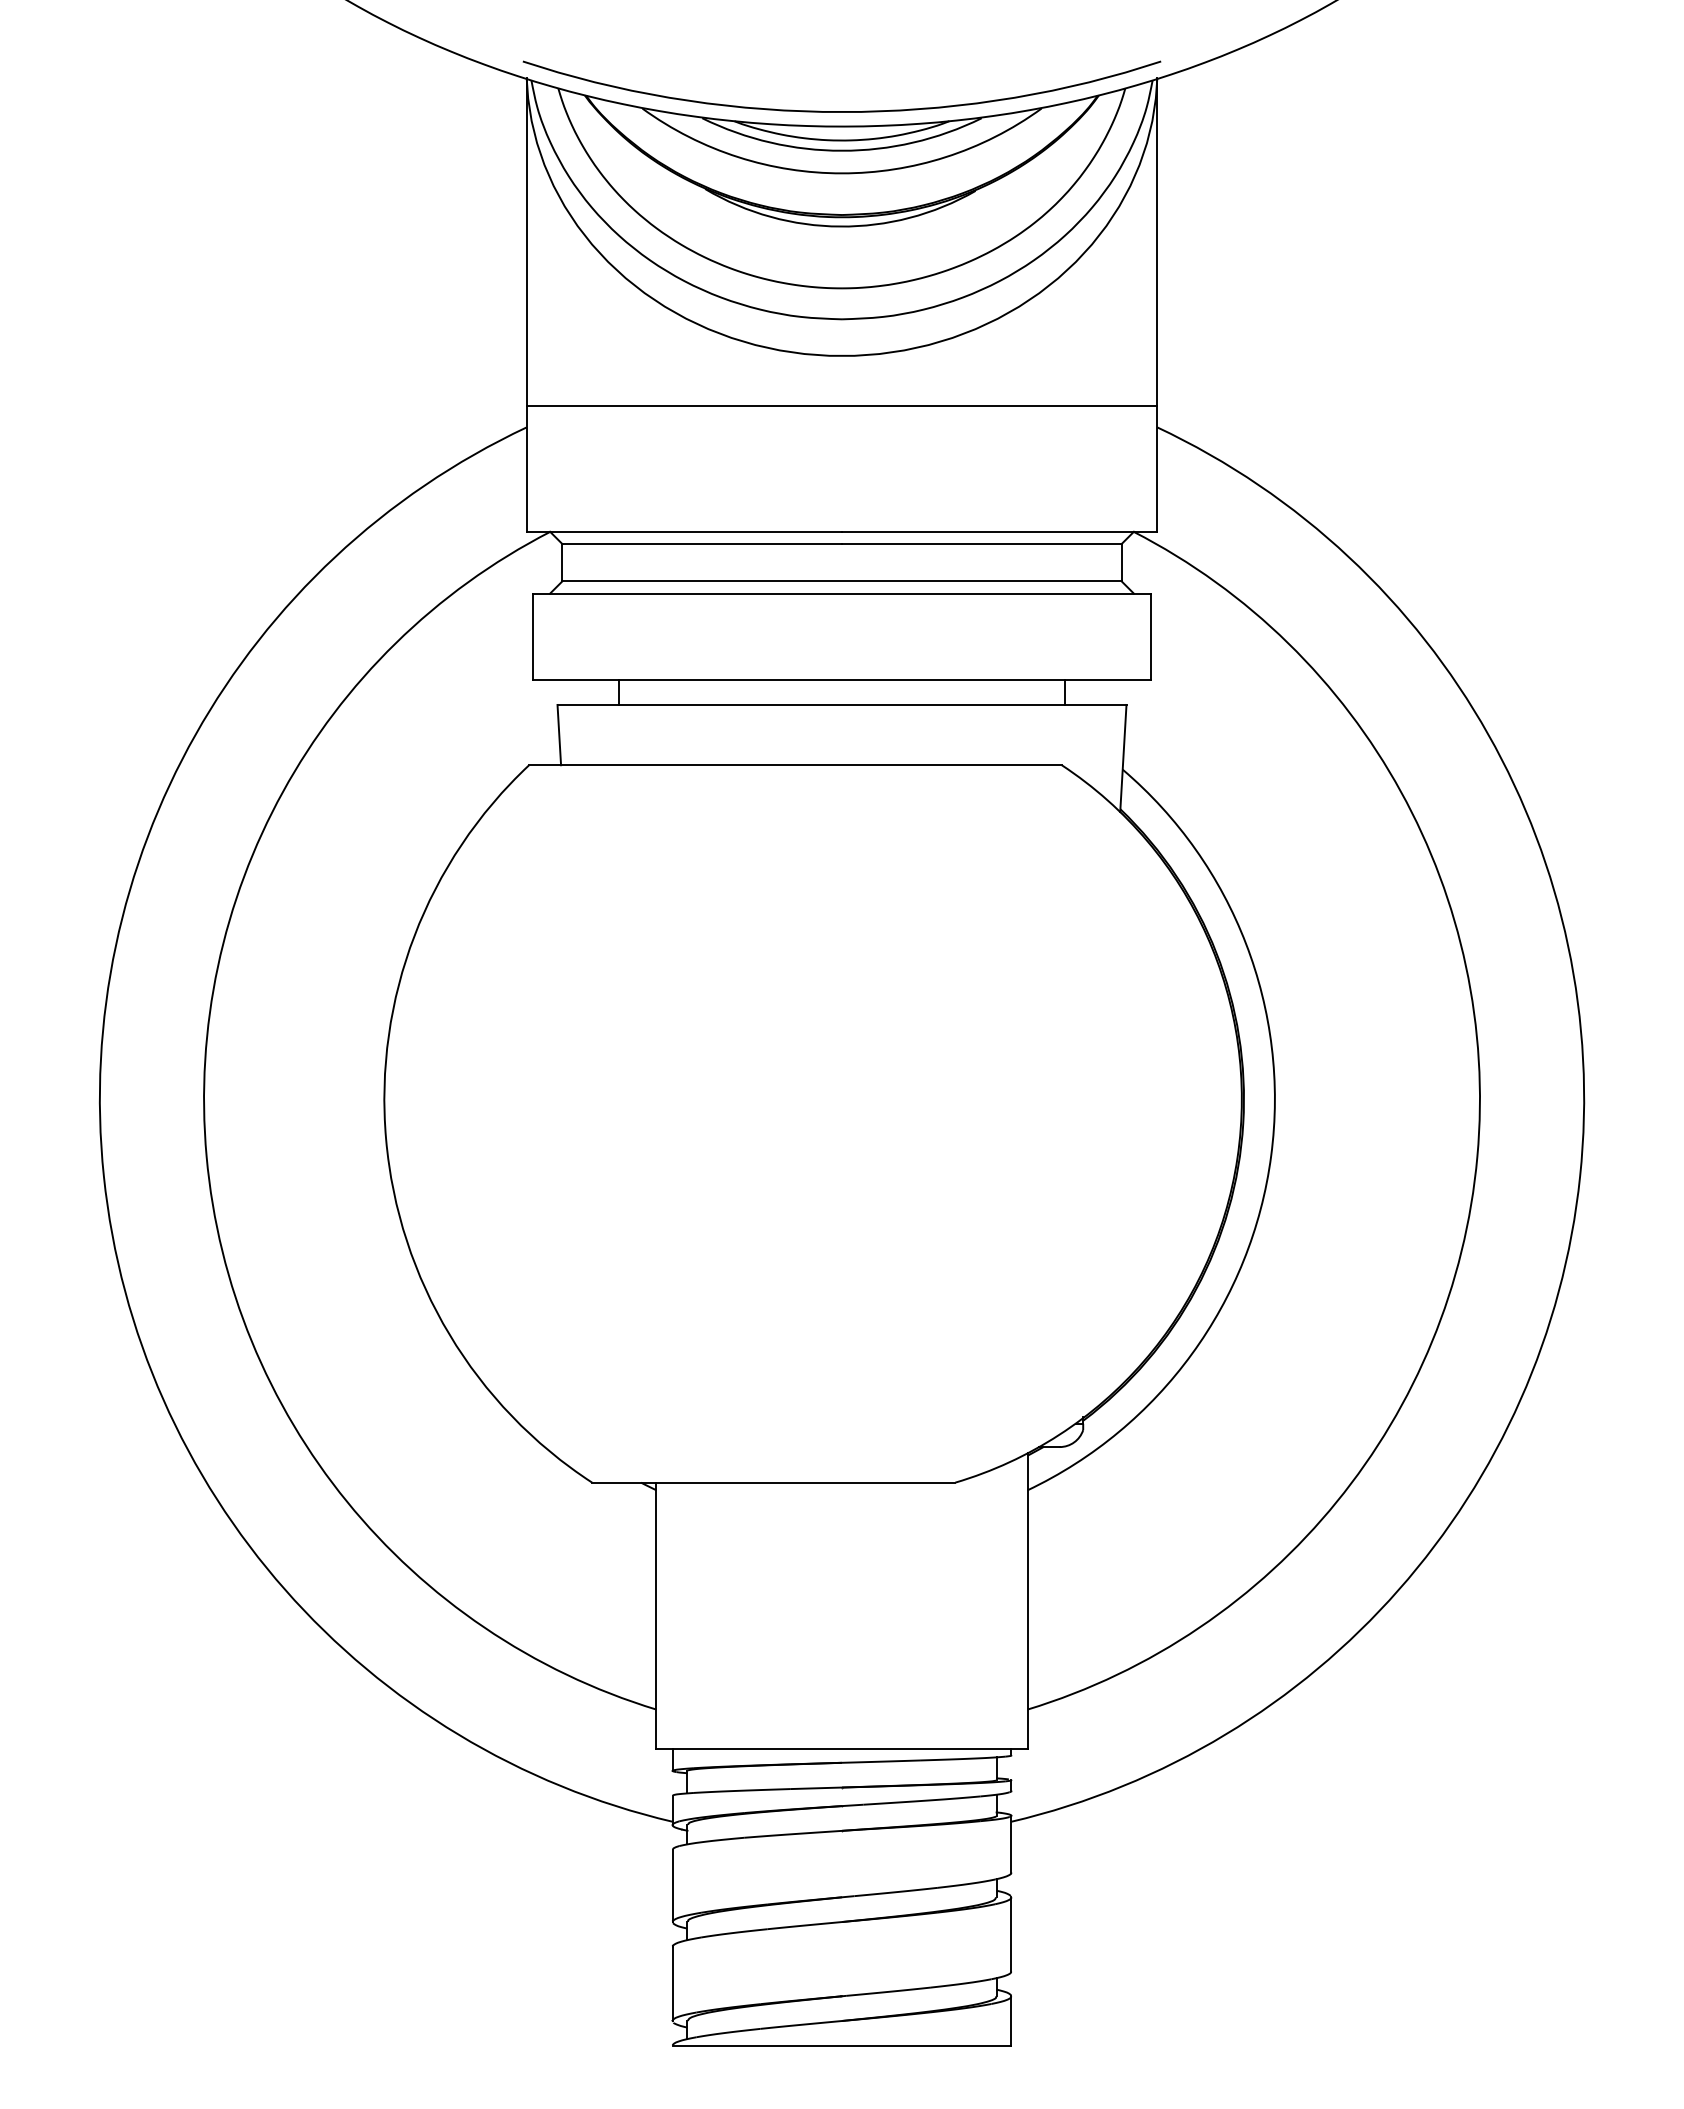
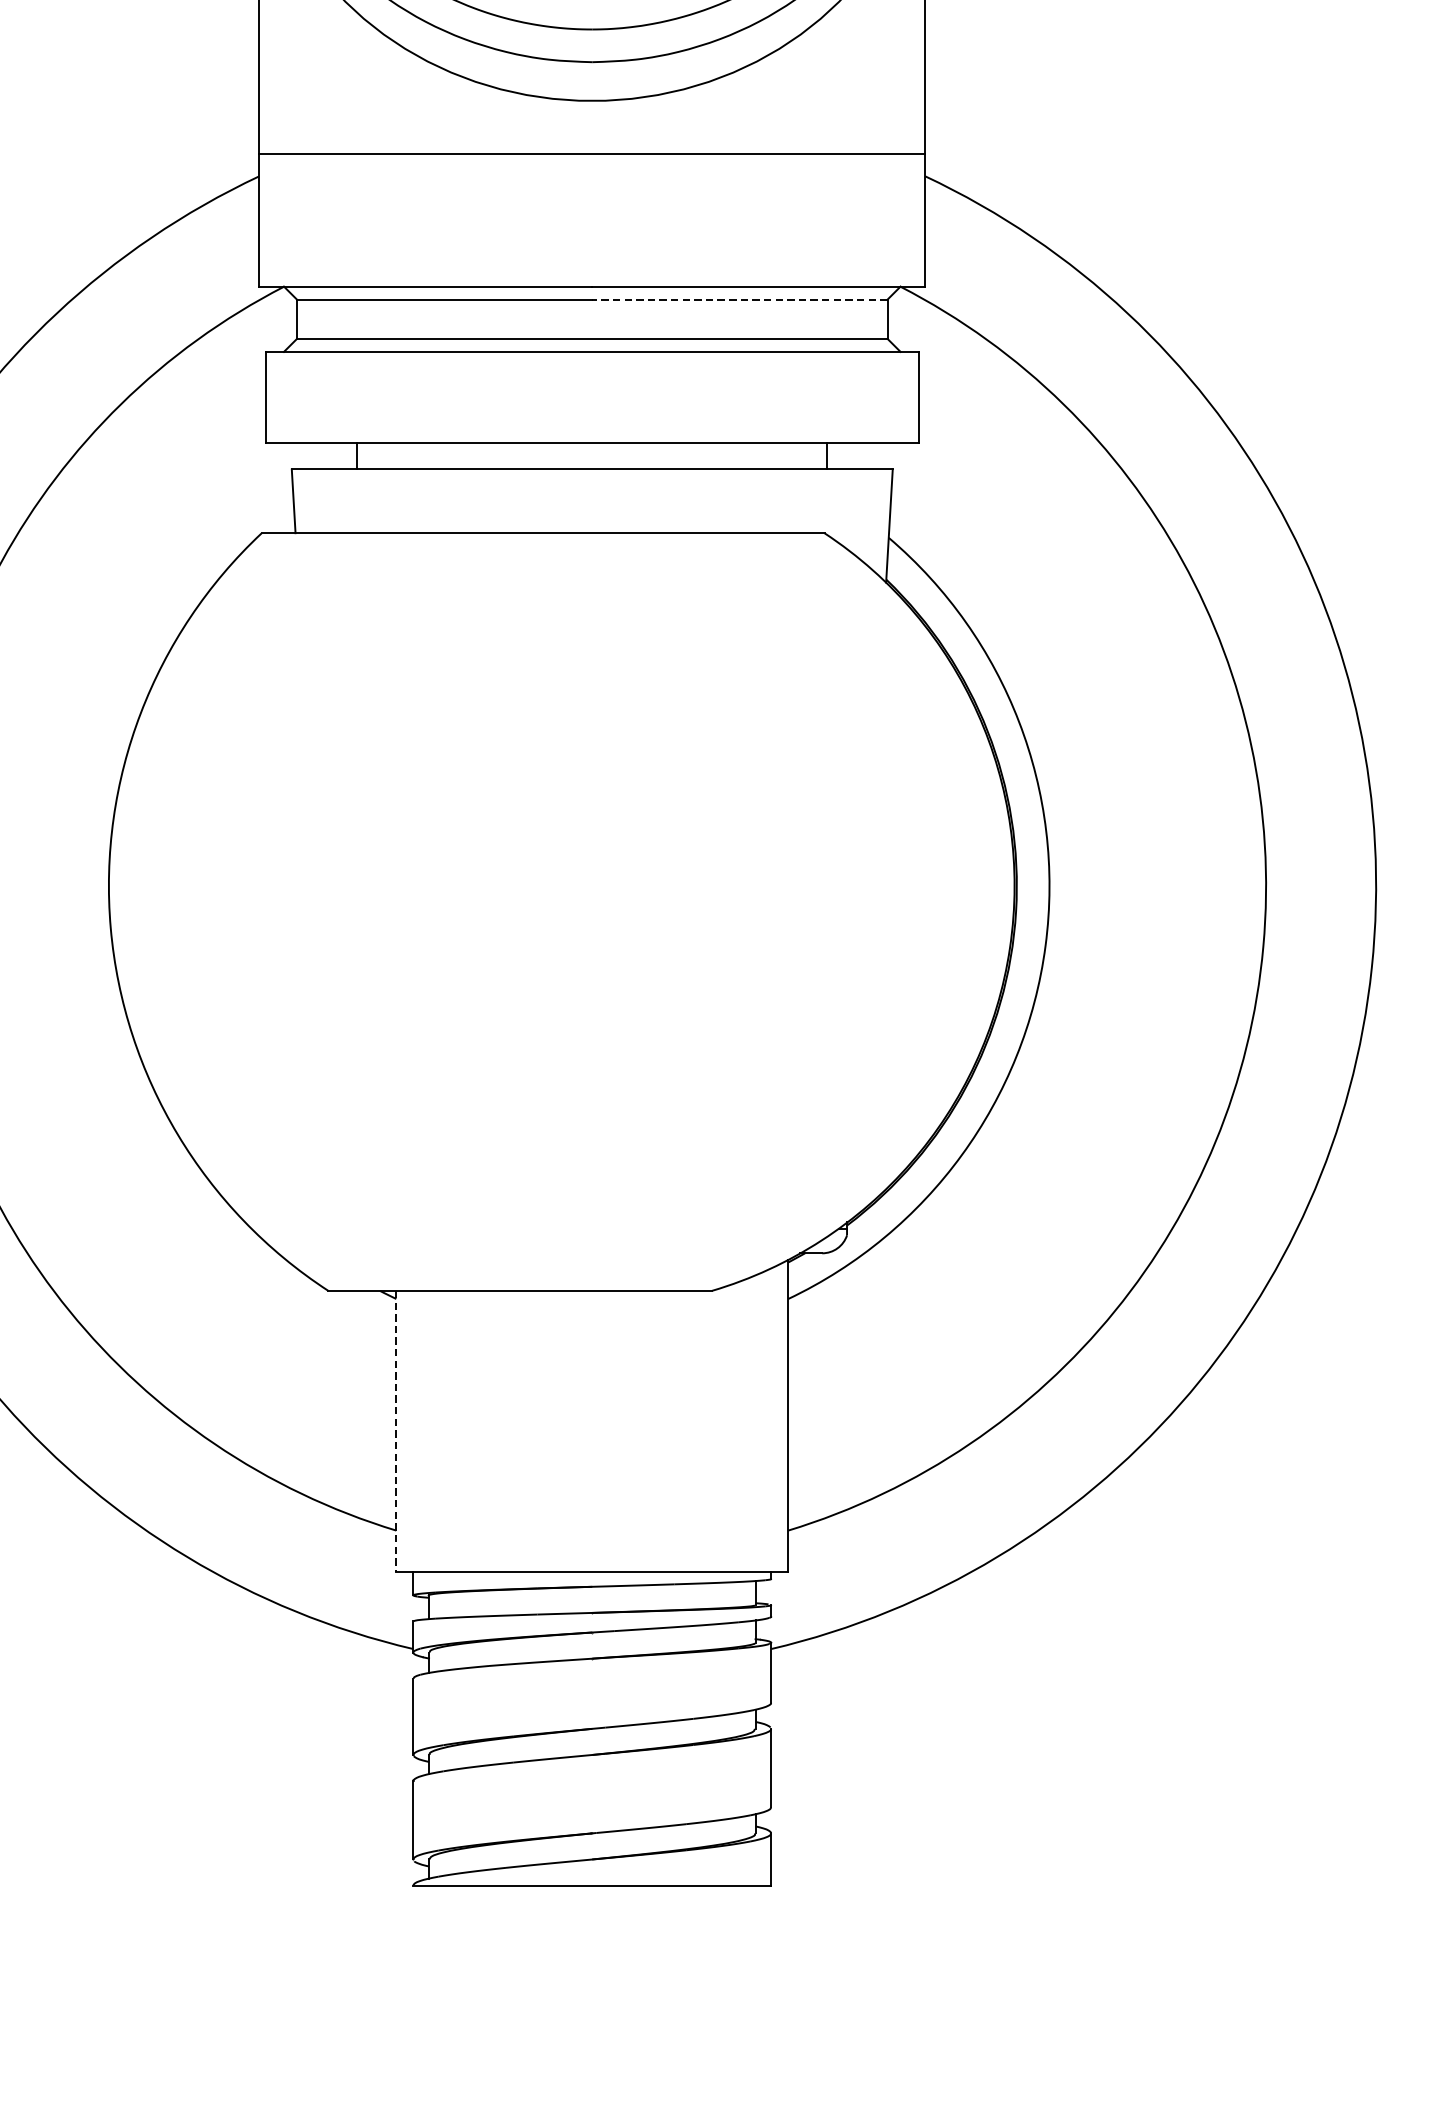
line: (981, 544) -> (739, 300), solid -> dashed
line: (656, 1616) -> (396, 1432), solid -> dashed

